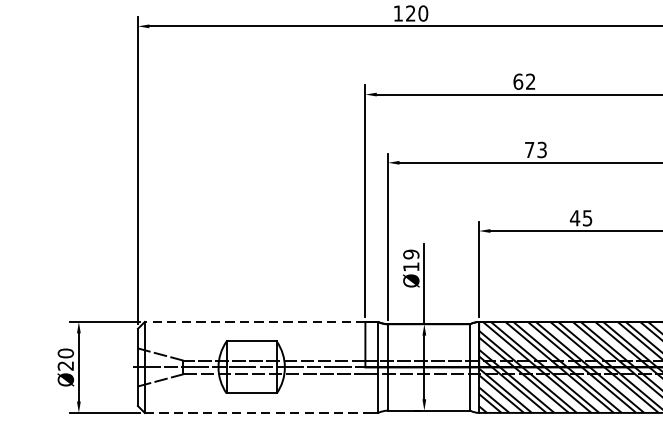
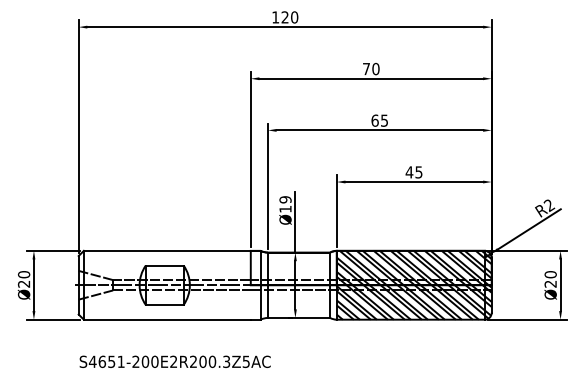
text: (523, 81) -> (370, 68), 62 -> 70
text: (535, 149) -> (379, 120), 73 -> 65
line: (254, 321) -> (166, 250), dashed -> solid
line: (255, 412) -> (167, 319), dashed -> solid

